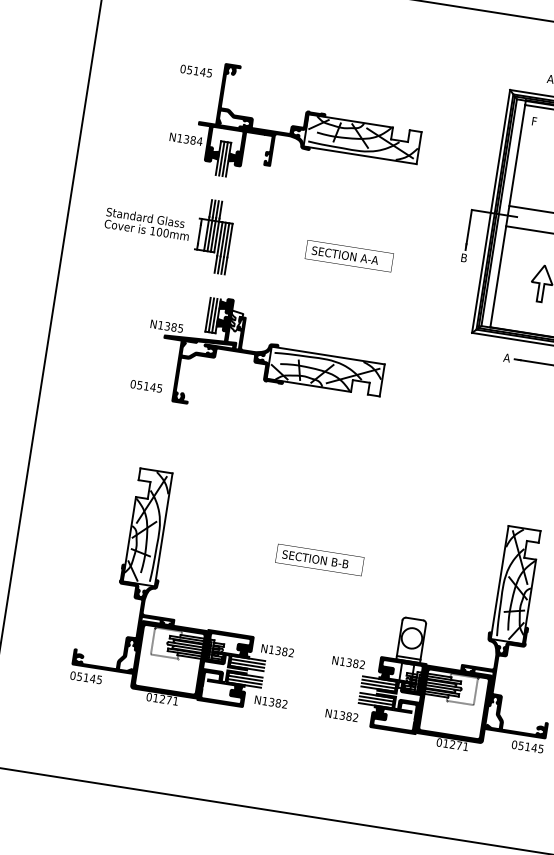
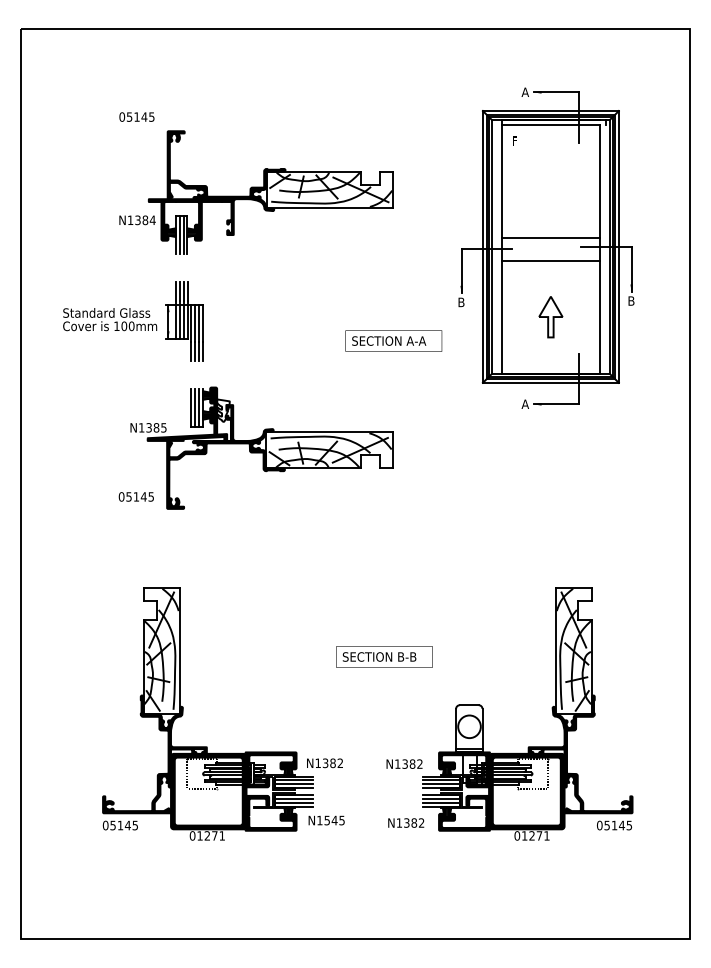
text: (196, 70) -> (136, 116), moved
text: (349, 255) -> (393, 340), moved
text: (319, 559) -> (384, 656), moved
text: (278, 703) -> (334, 820), N1382 -> N1545

